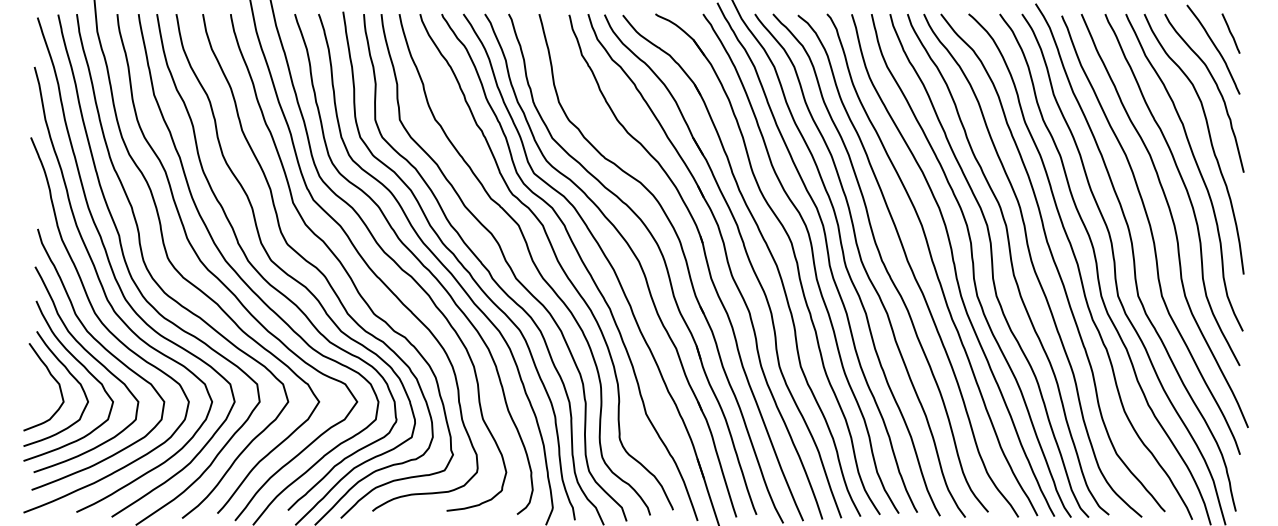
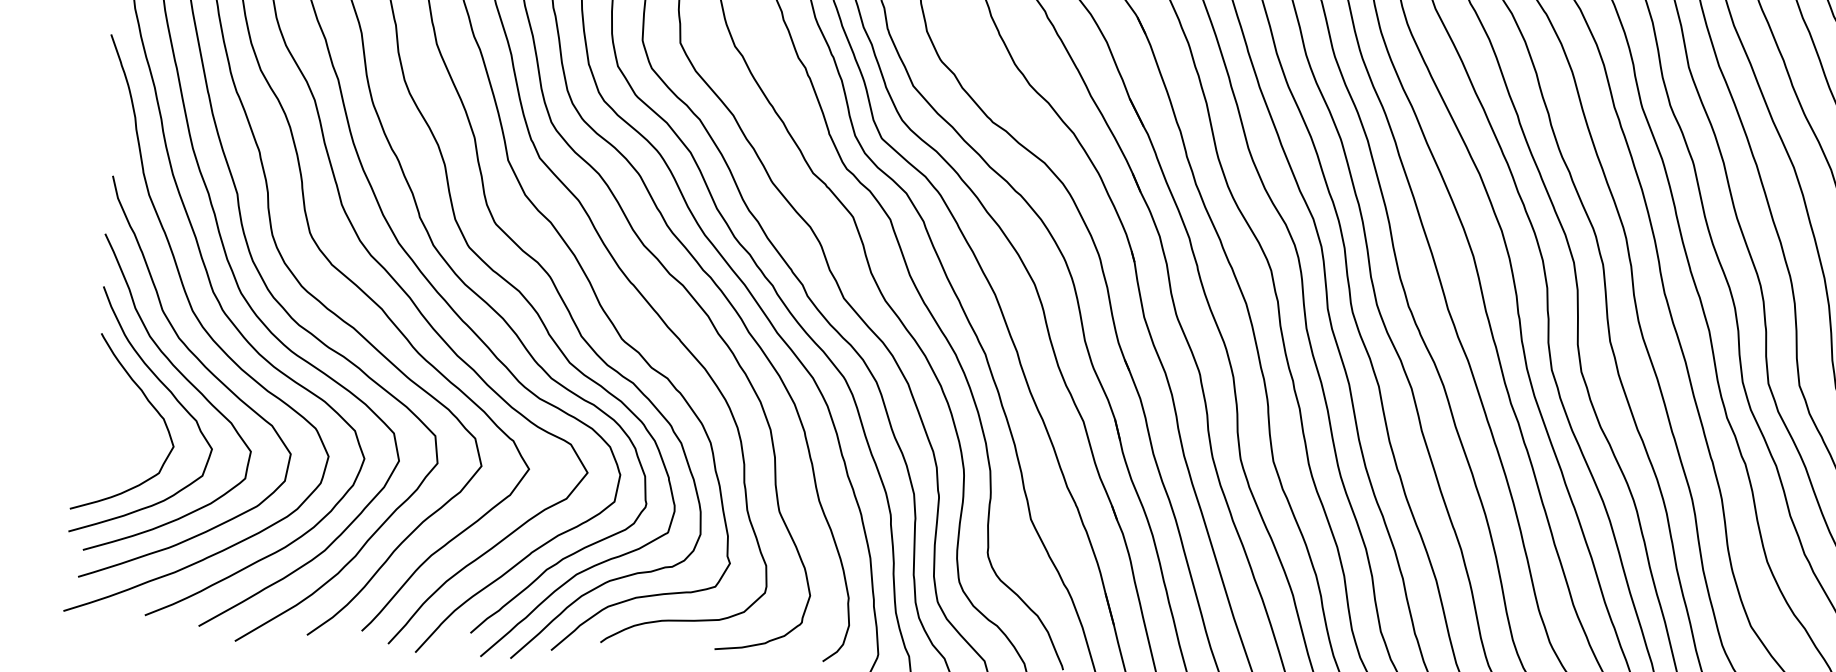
curve: (53, 379) -> (122, 408), removed

